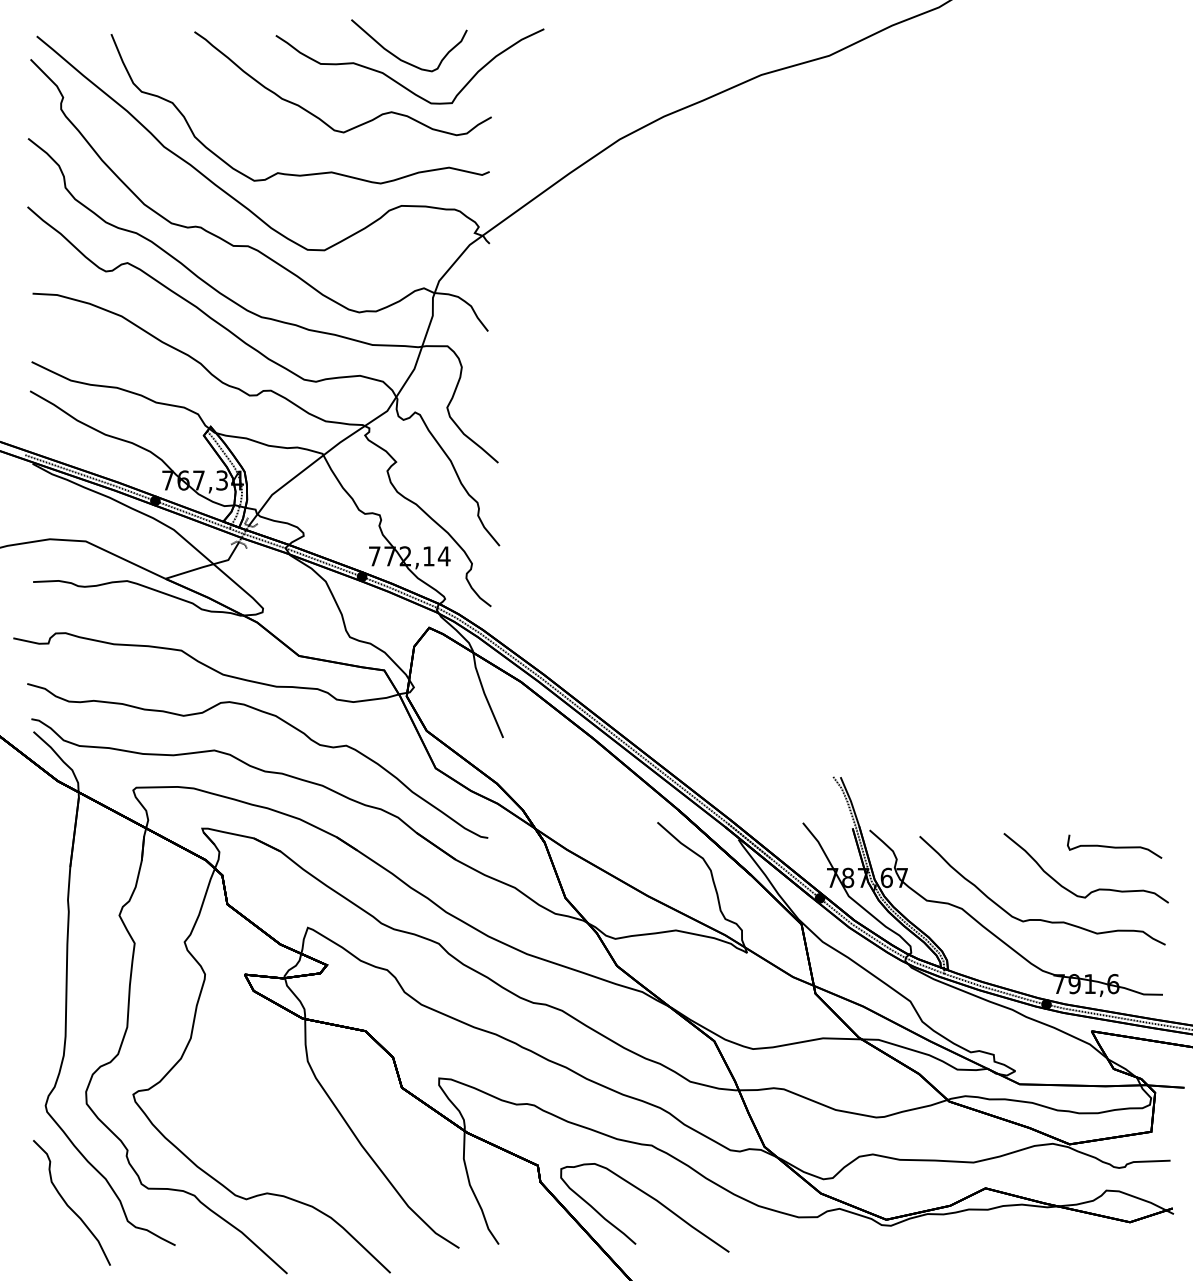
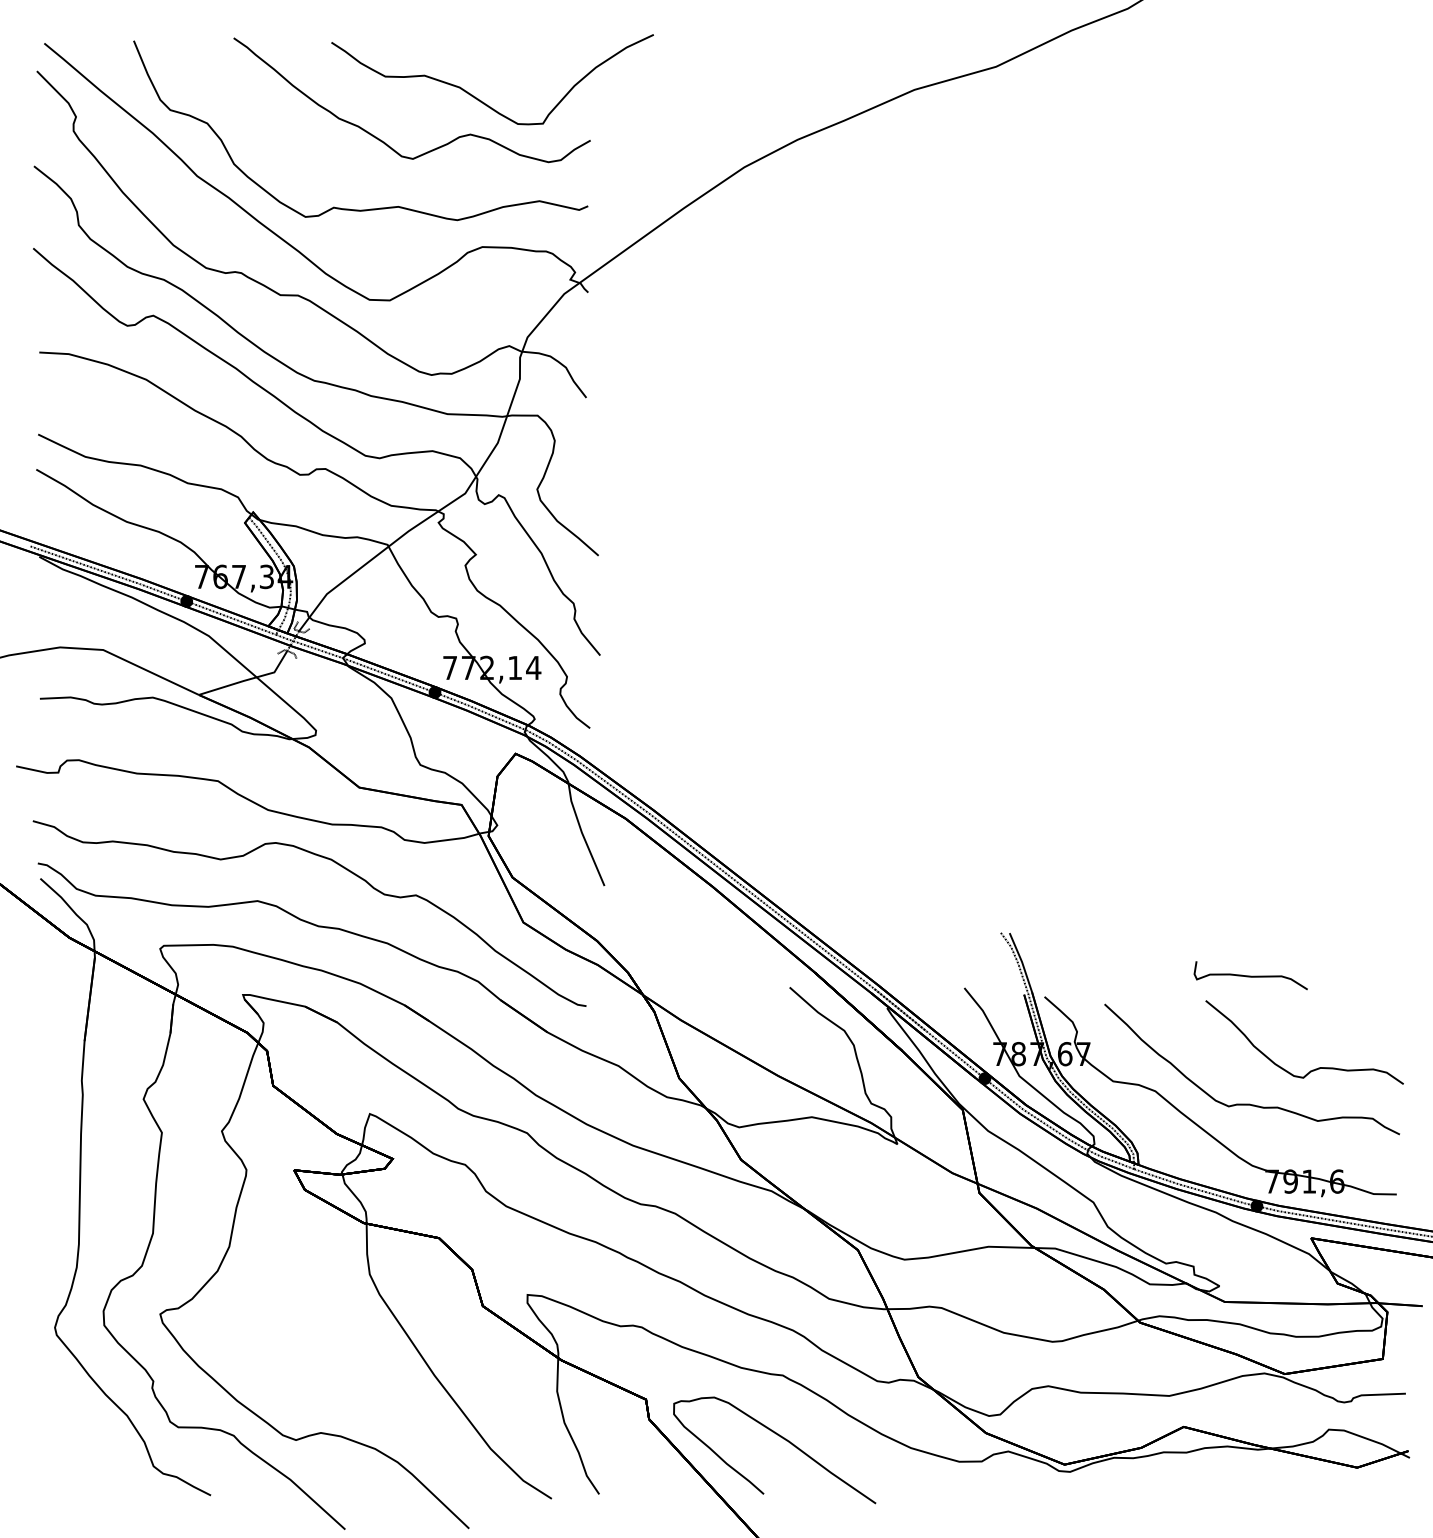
part: (402, 59) -> (483, 71), removed
part: (1114, 846) -> (1250, 975), moved
part: (71, 1202) -> (86, 1443), removed

